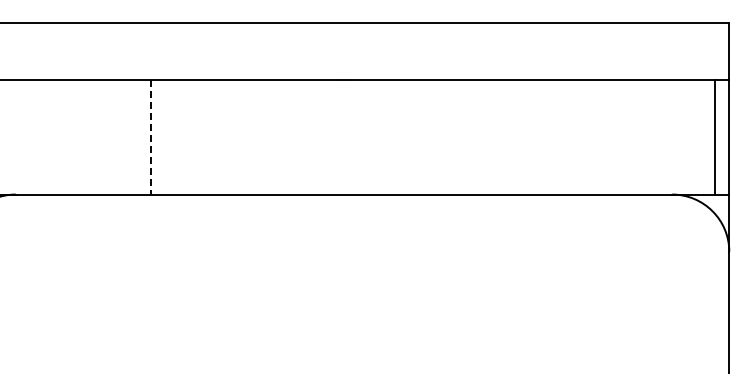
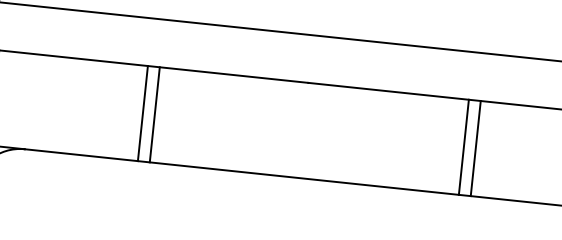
line: (151, 137) -> (143, 113), dashed -> solid
line: (165, 137) -> (154, 114), added
line: (536, 137) -> (463, 147), added
line: (550, 137) -> (475, 148), added

